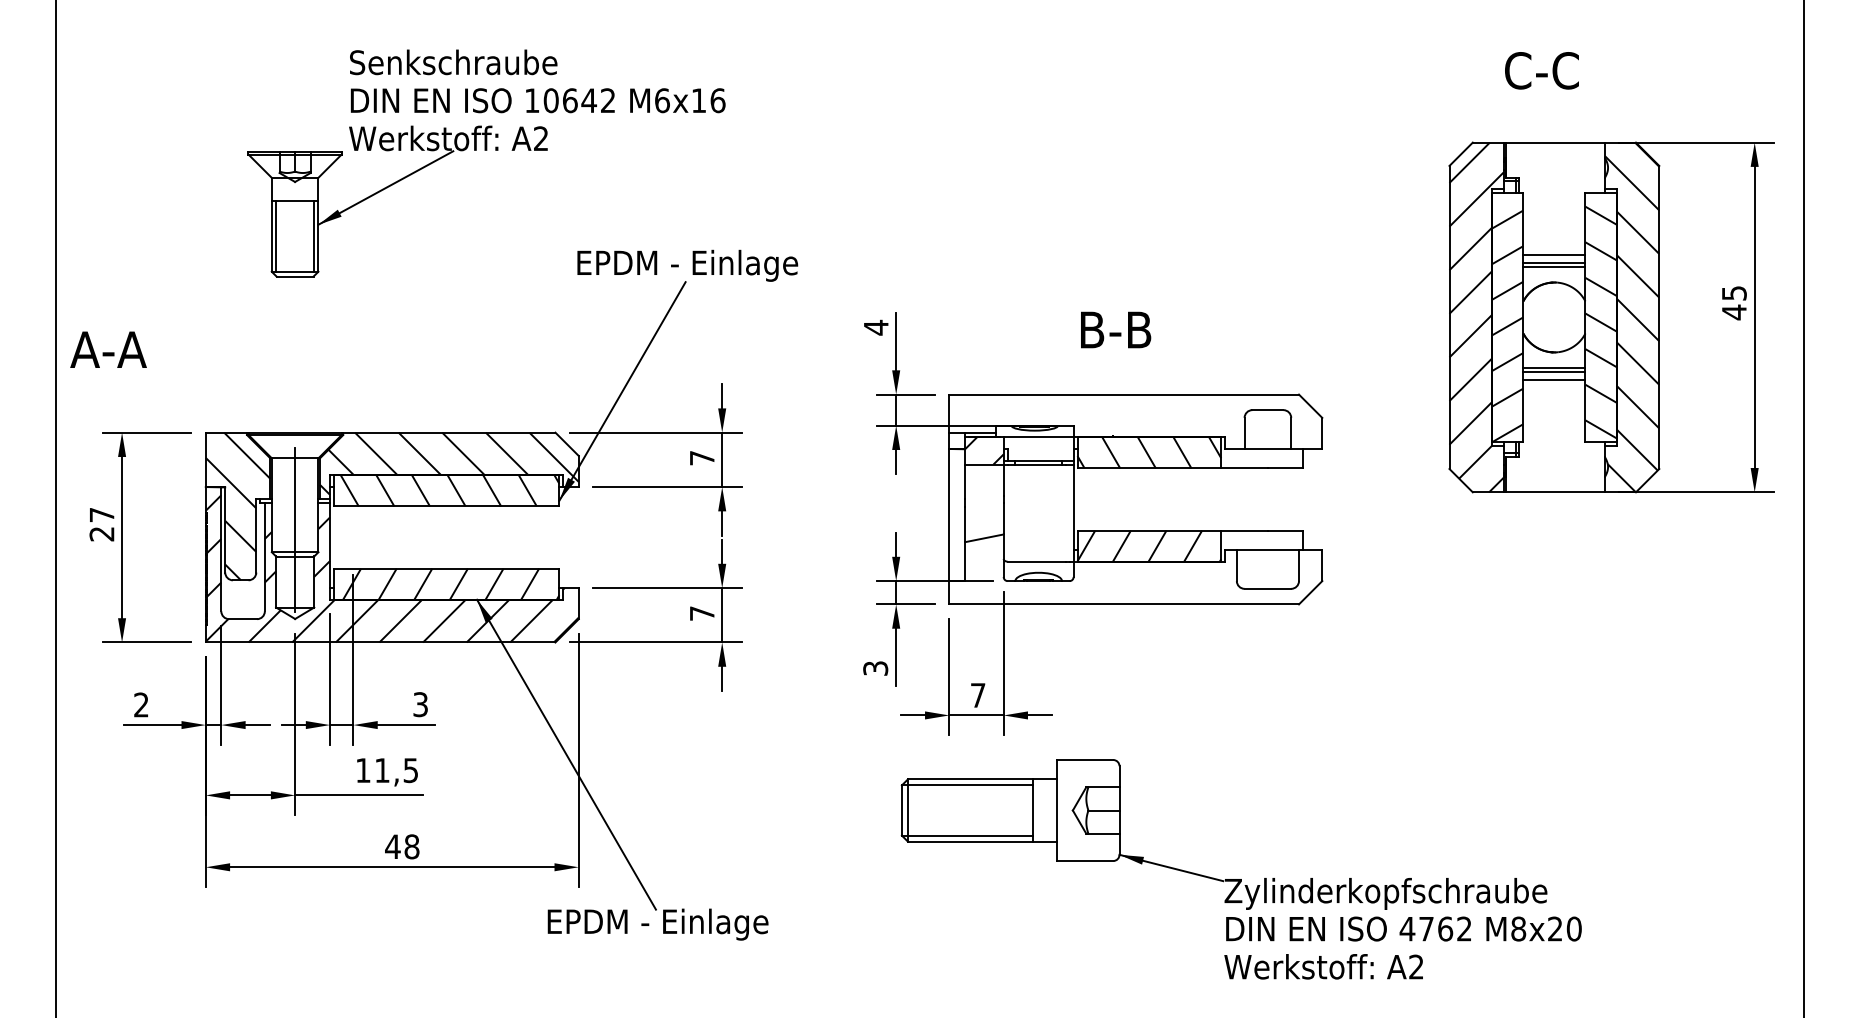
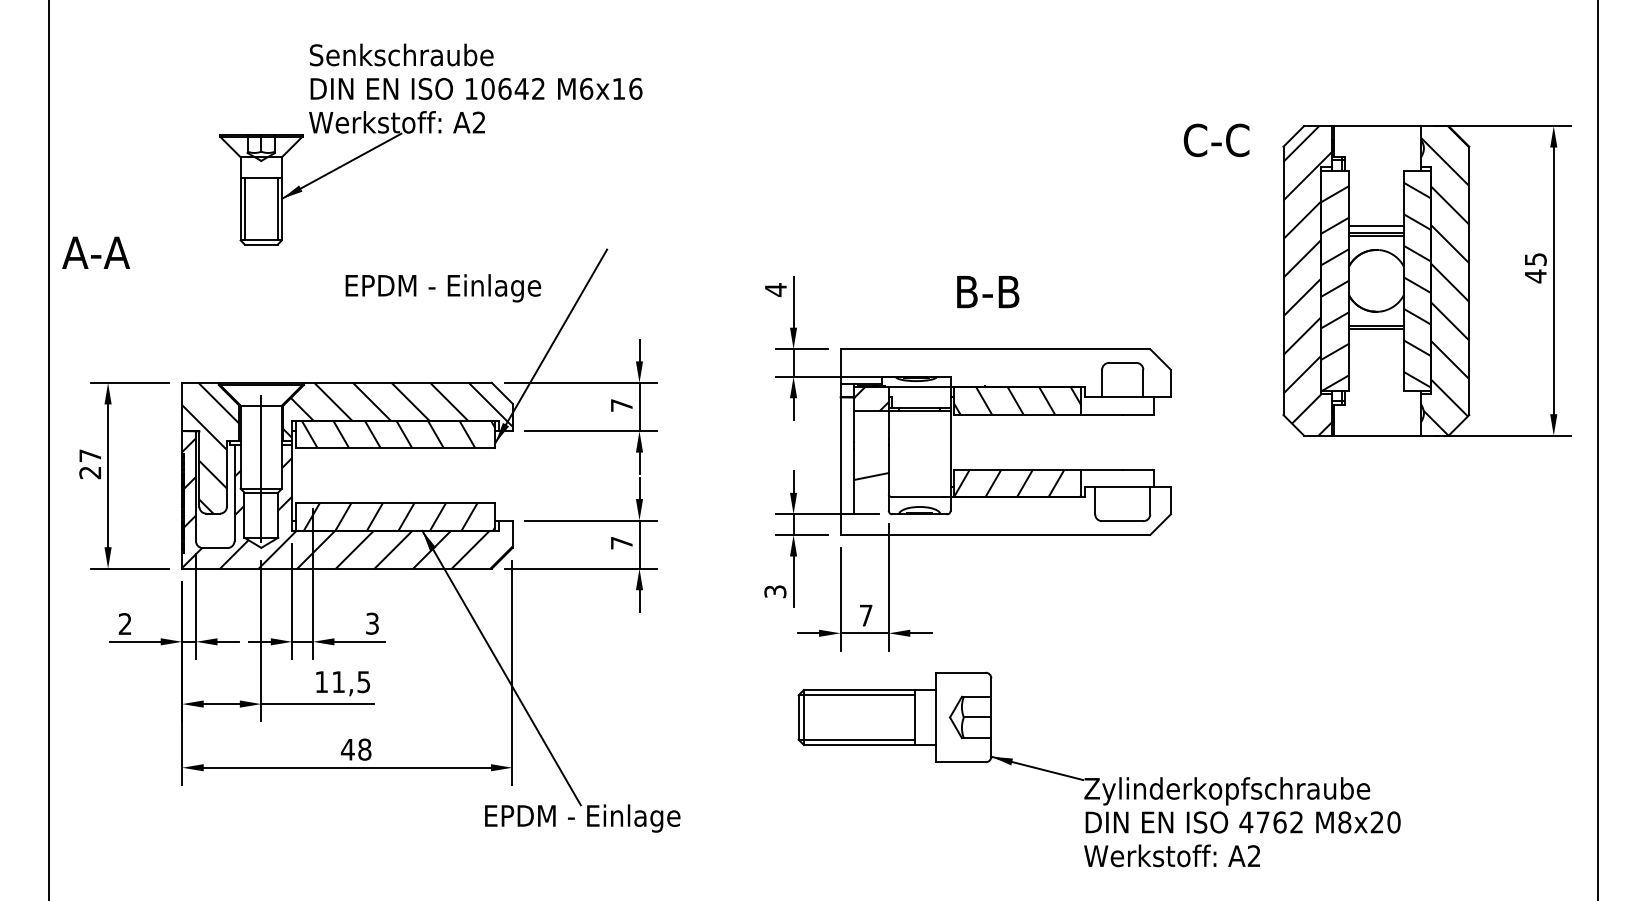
text: (1541, 70) -> (1216, 140), moved
text: (687, 265) -> (443, 288), moved
text: (108, 349) -> (96, 252), moved
line: (1554, 379) -> (1376, 335), removed

